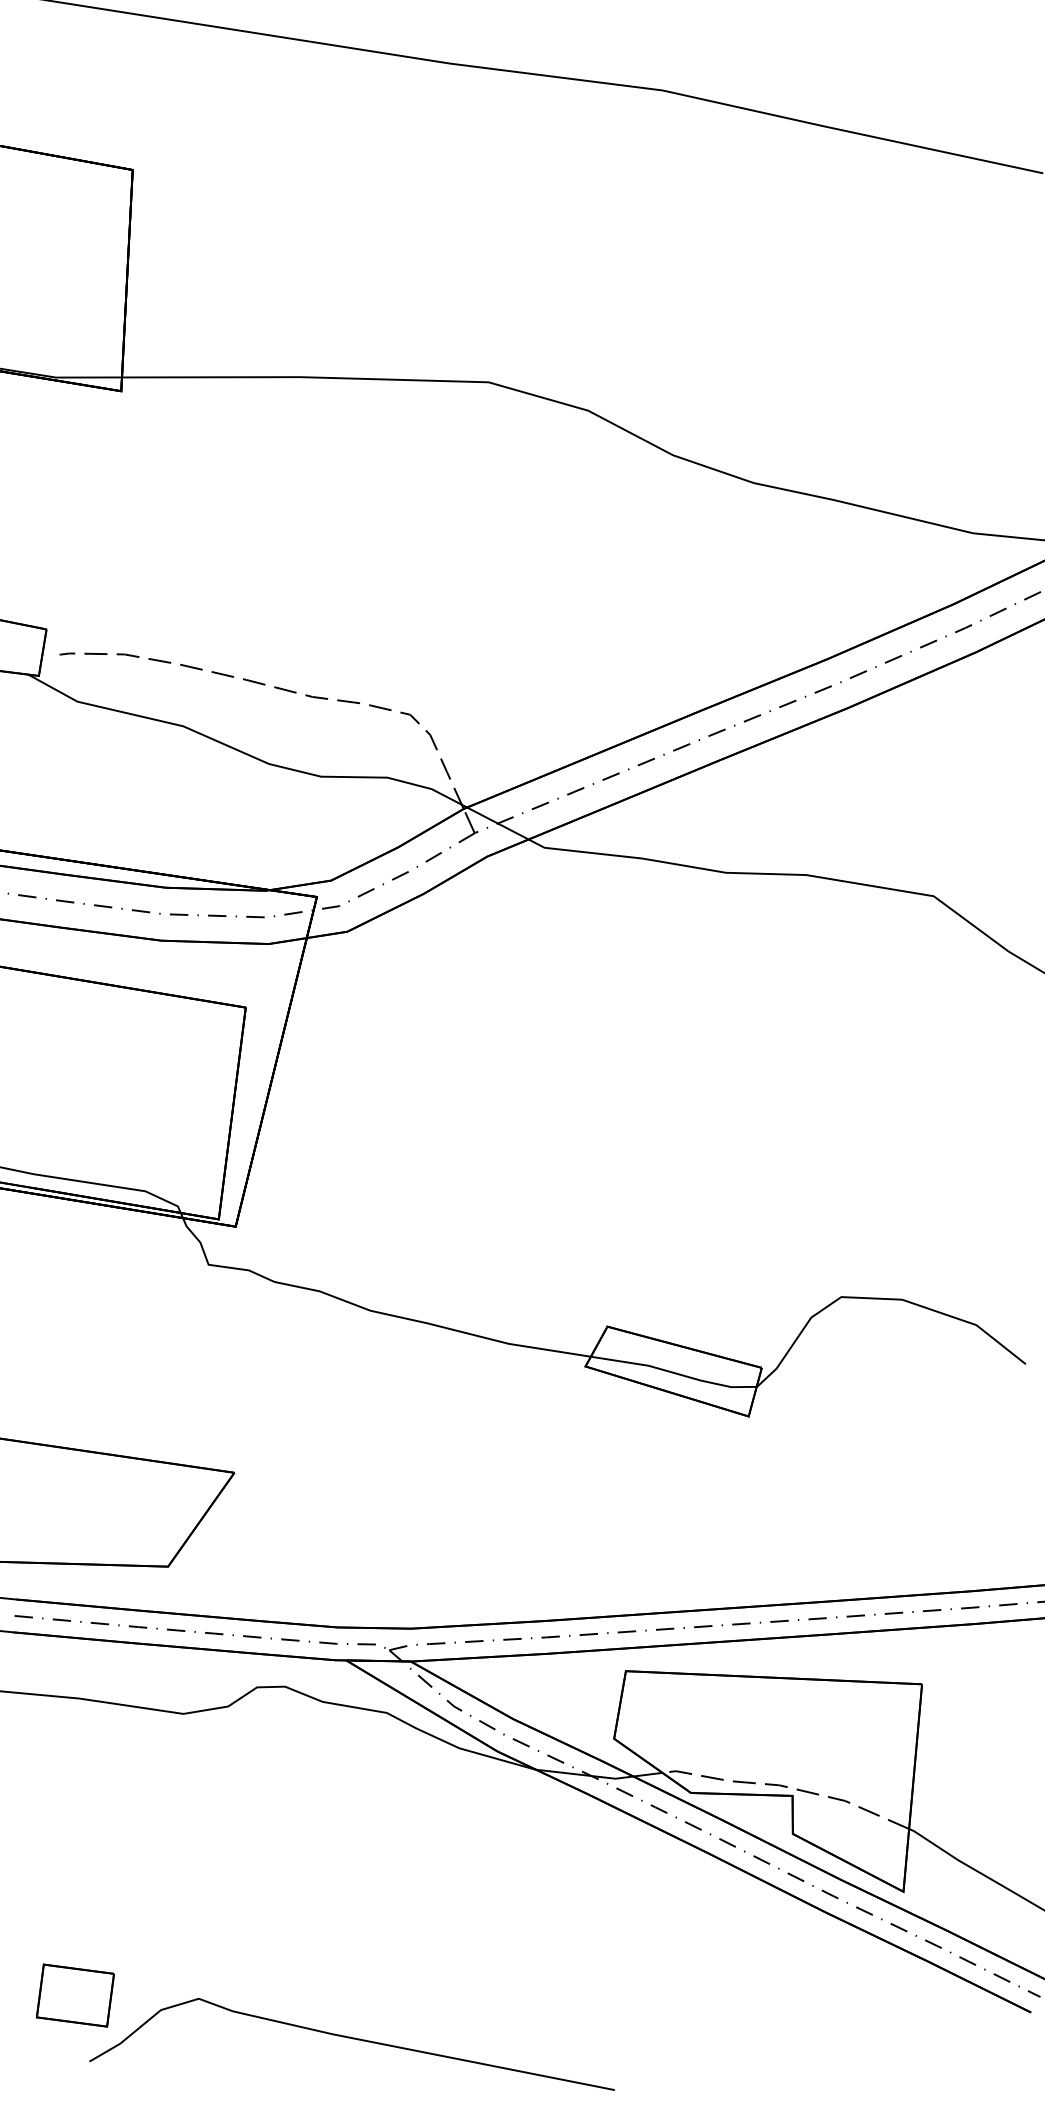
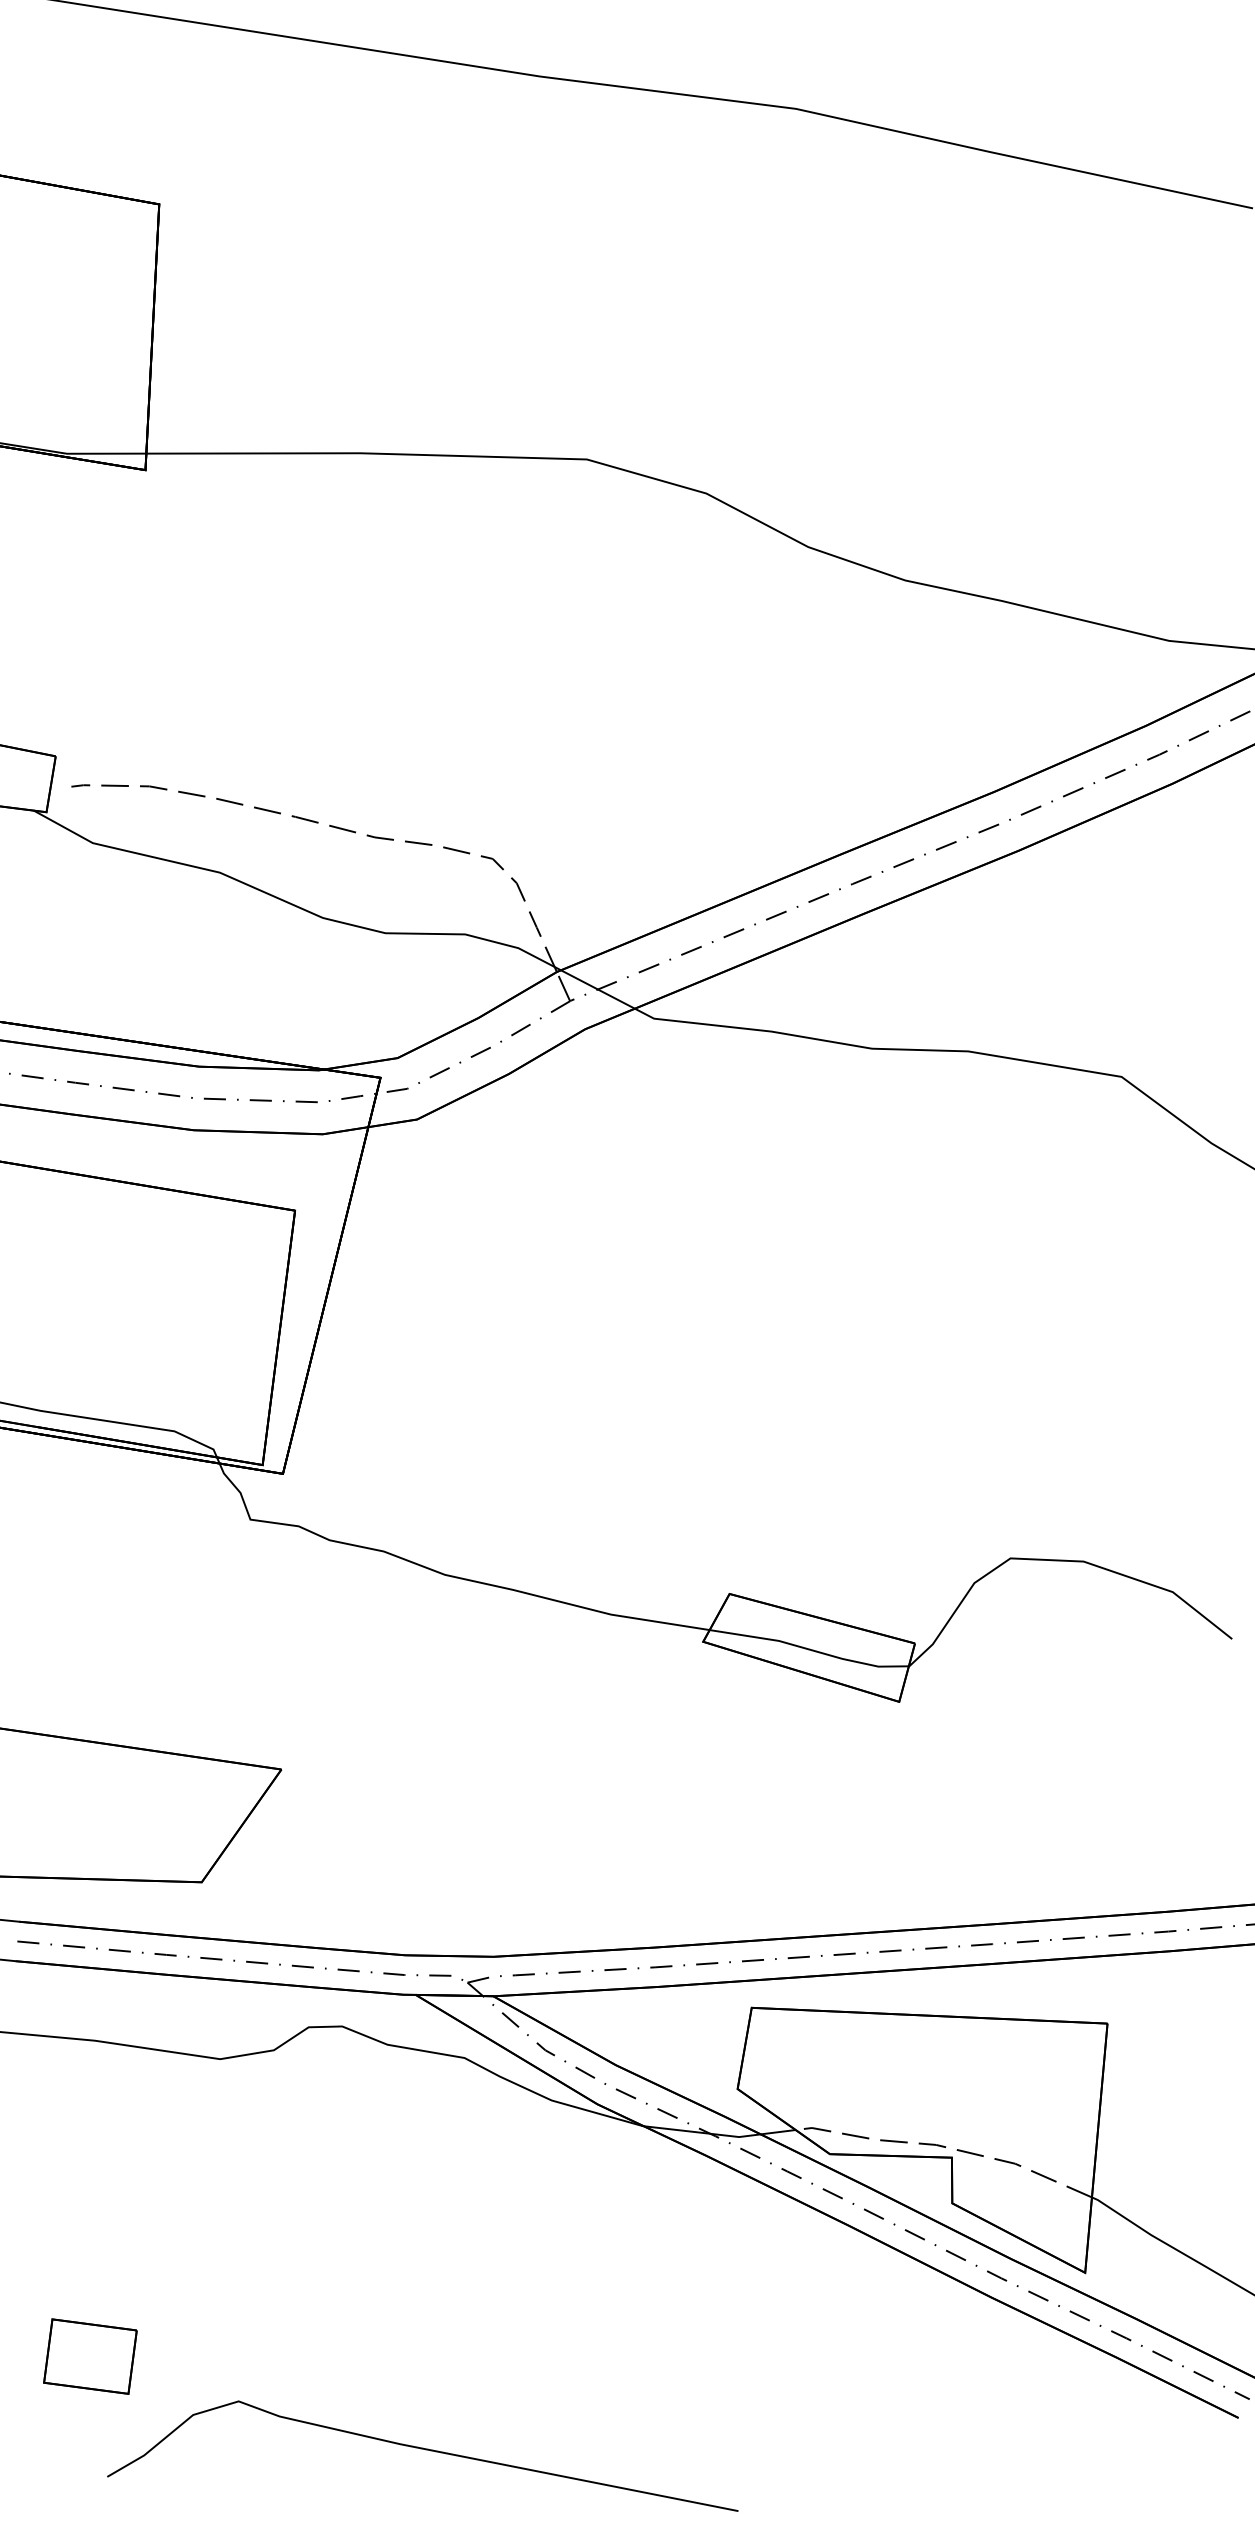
part: (75, 1995) -> (90, 2356), moved

